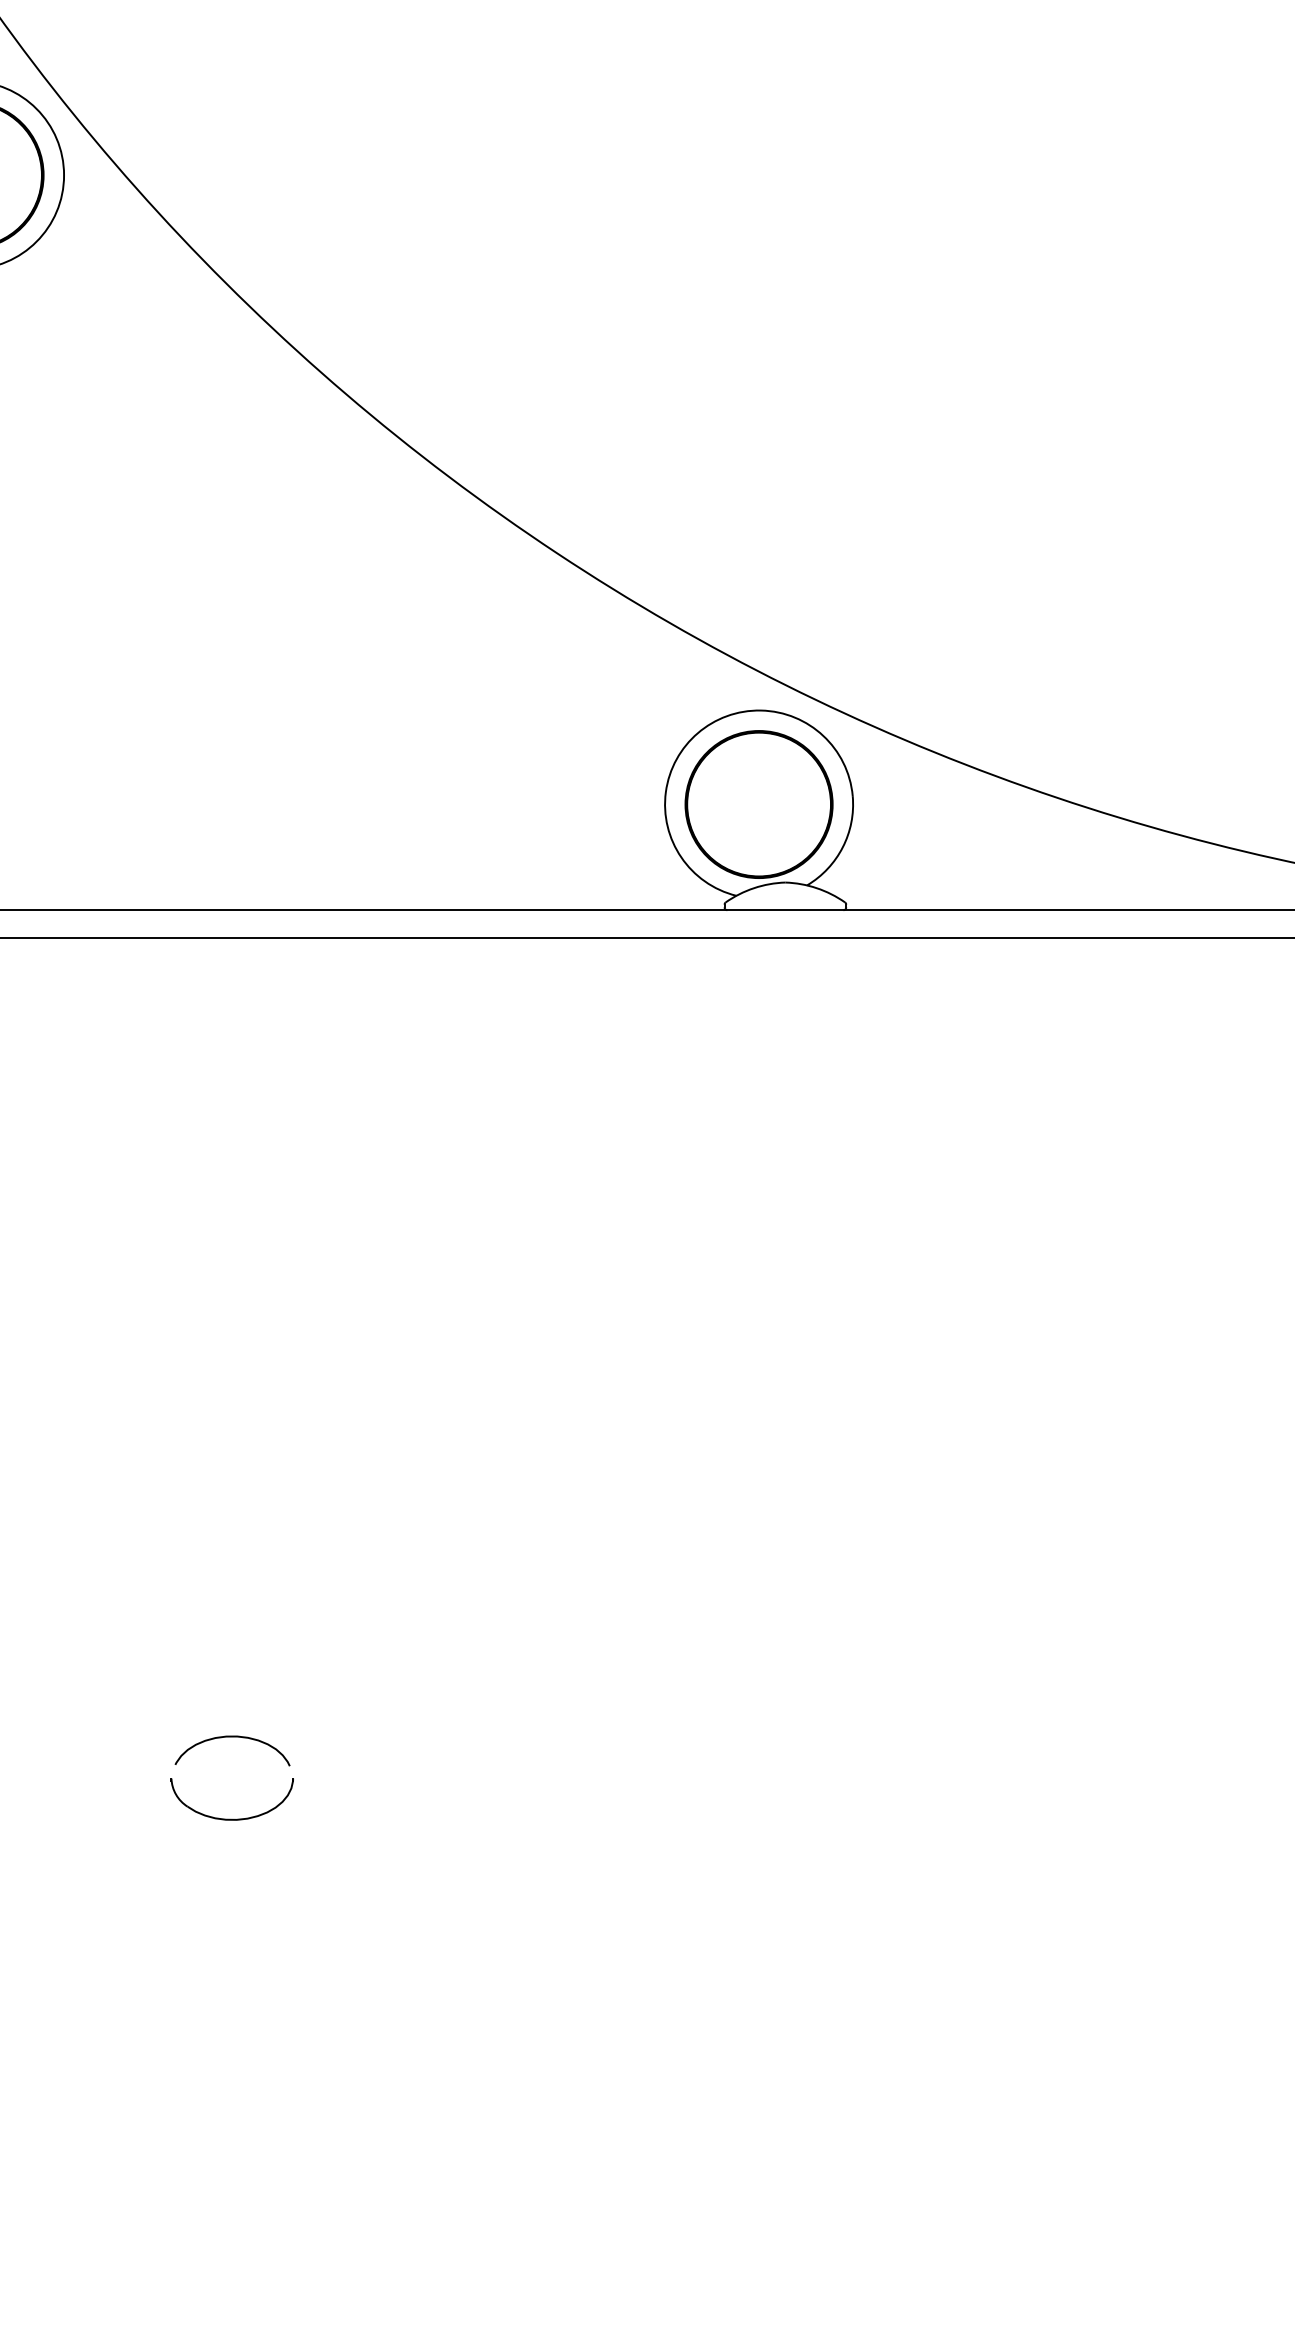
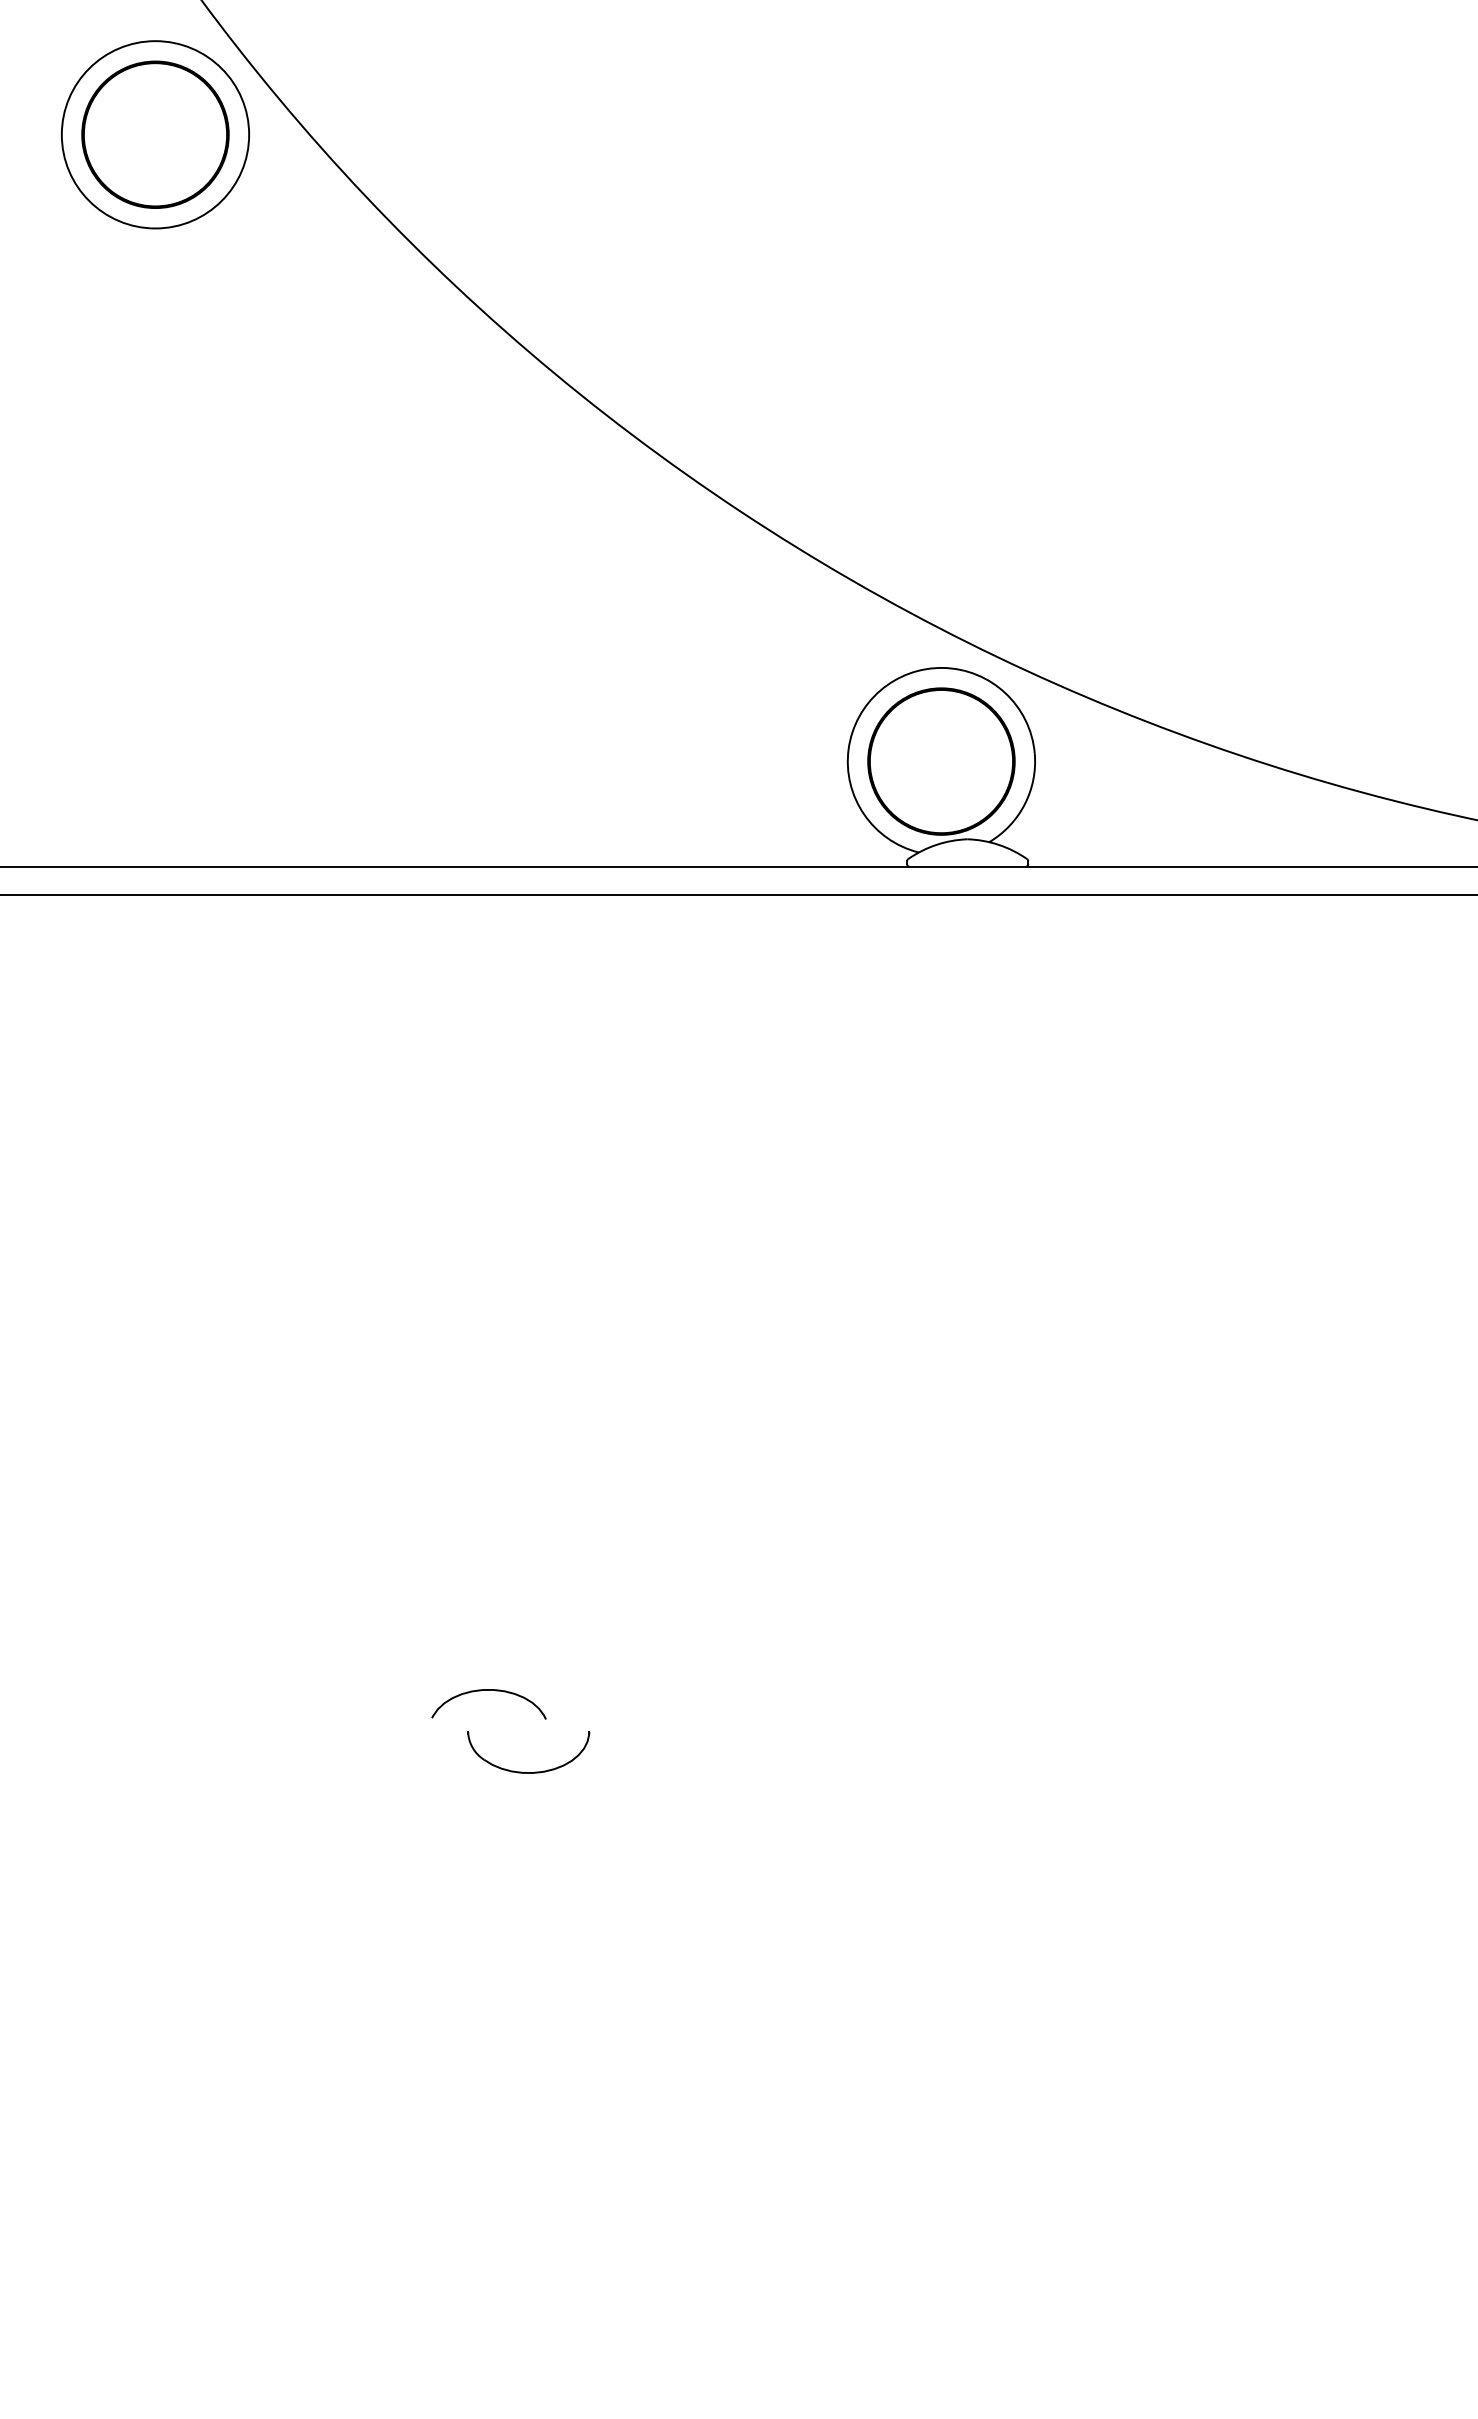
curve: (232, 1737) -> (488, 1690), moved
part: (238, 1818) -> (534, 1771), moved

